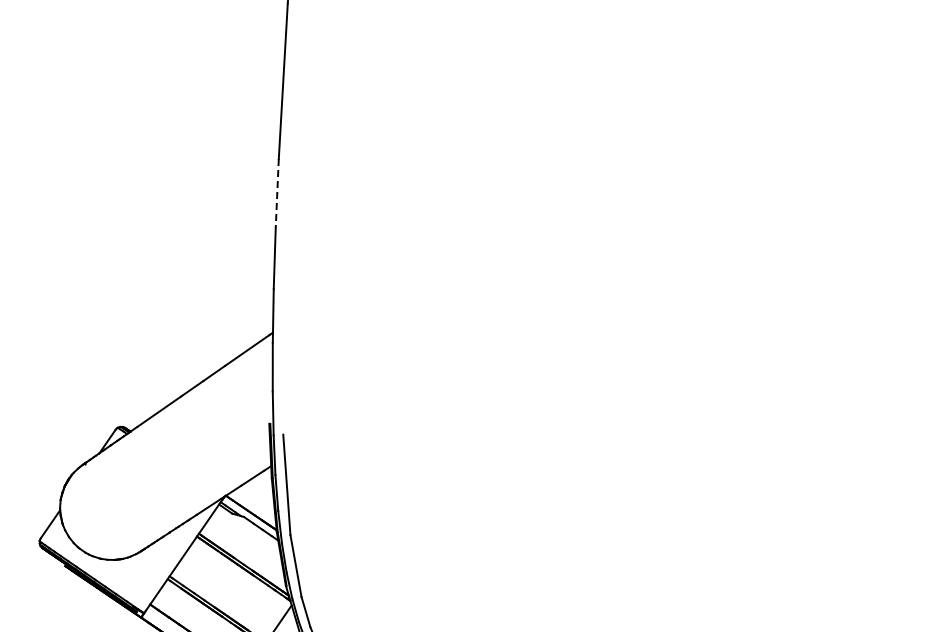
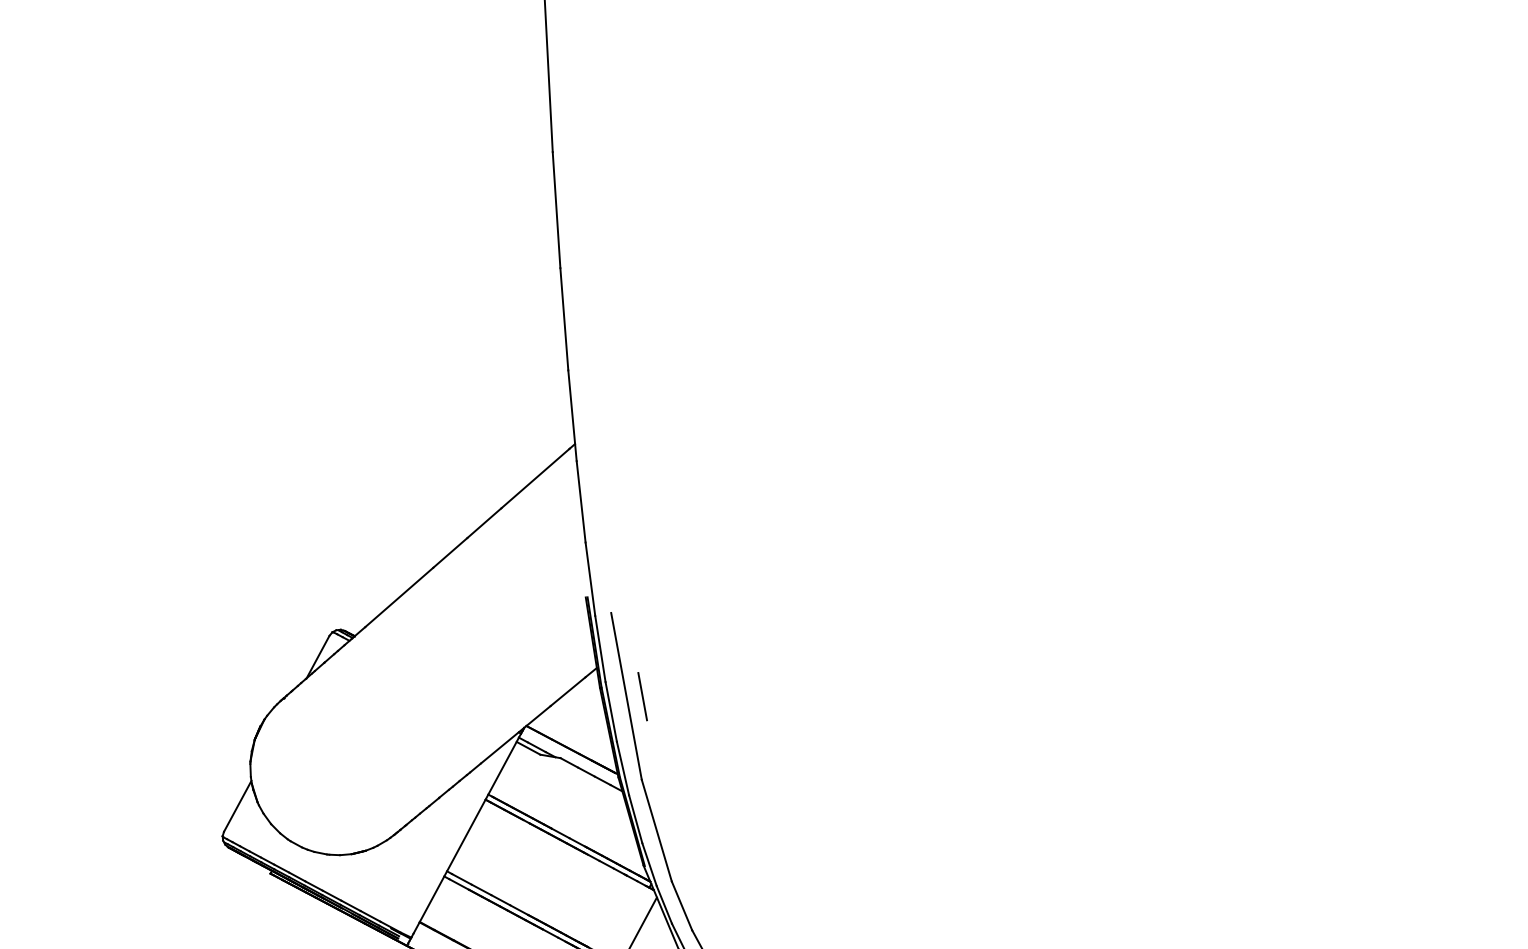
line: (277, 193) -> (556, 210), dashed -> solid
line: (296, 485) -> (642, 695), added

